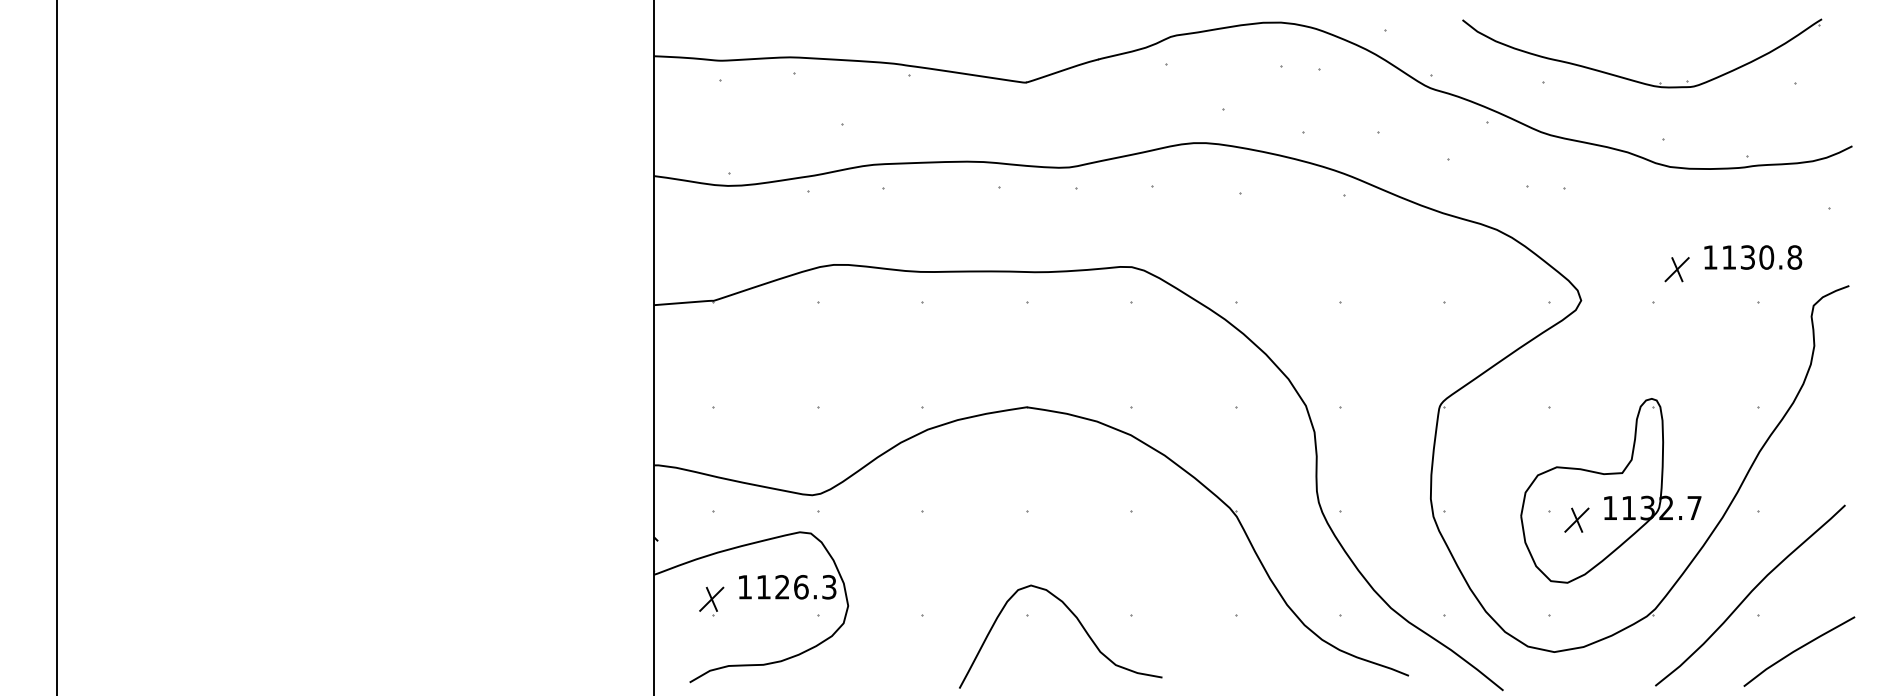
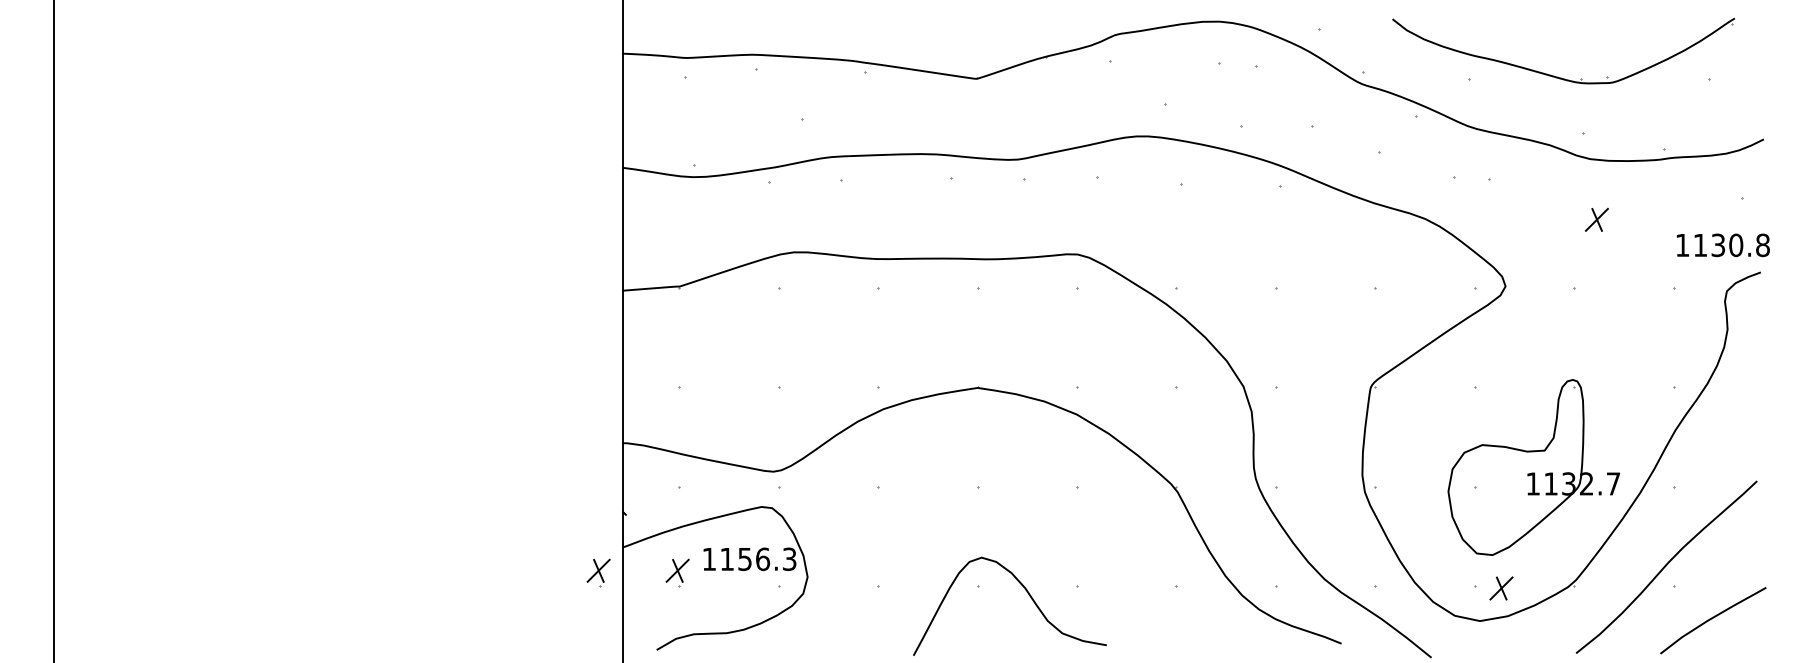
text: (1753, 257) -> (1723, 245), moved
part: (1676, 269) -> (1596, 219), moved
part: (1576, 520) -> (1501, 588), moved
text: (781, 587) -> (744, 559), 1126.3 -> 1156.3
part: (628, 601) -> (598, 572), added

